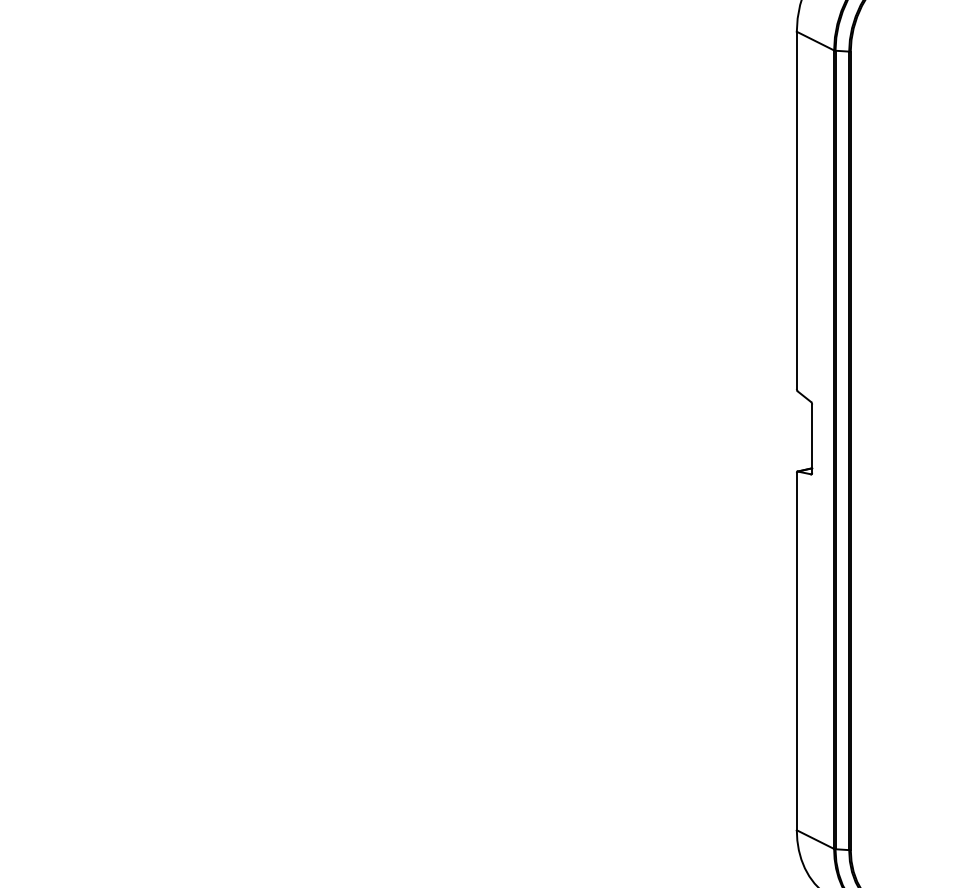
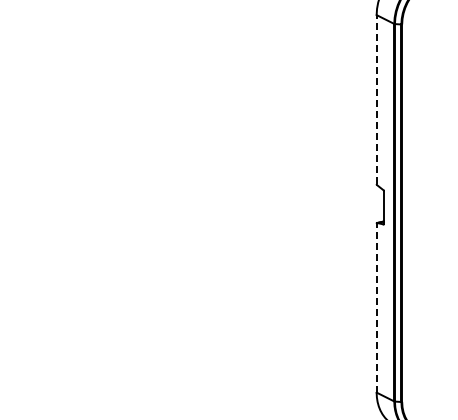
line: (796, 210) -> (376, 99), solid -> dashed
line: (796, 650) -> (376, 307), solid -> dashed

